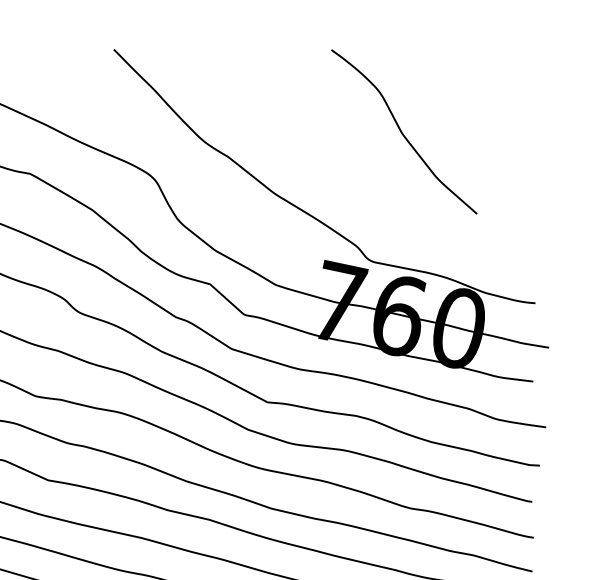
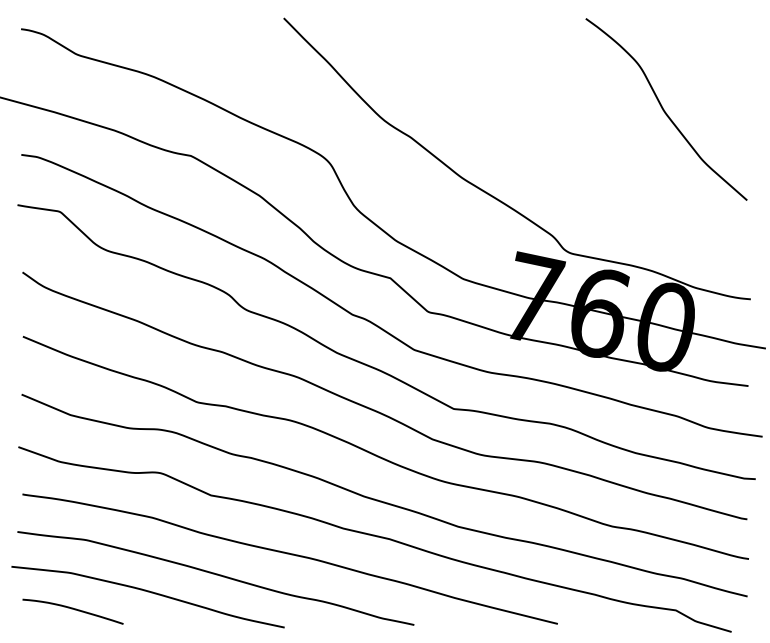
curve: (402, 131) -> (664, 109), moved

